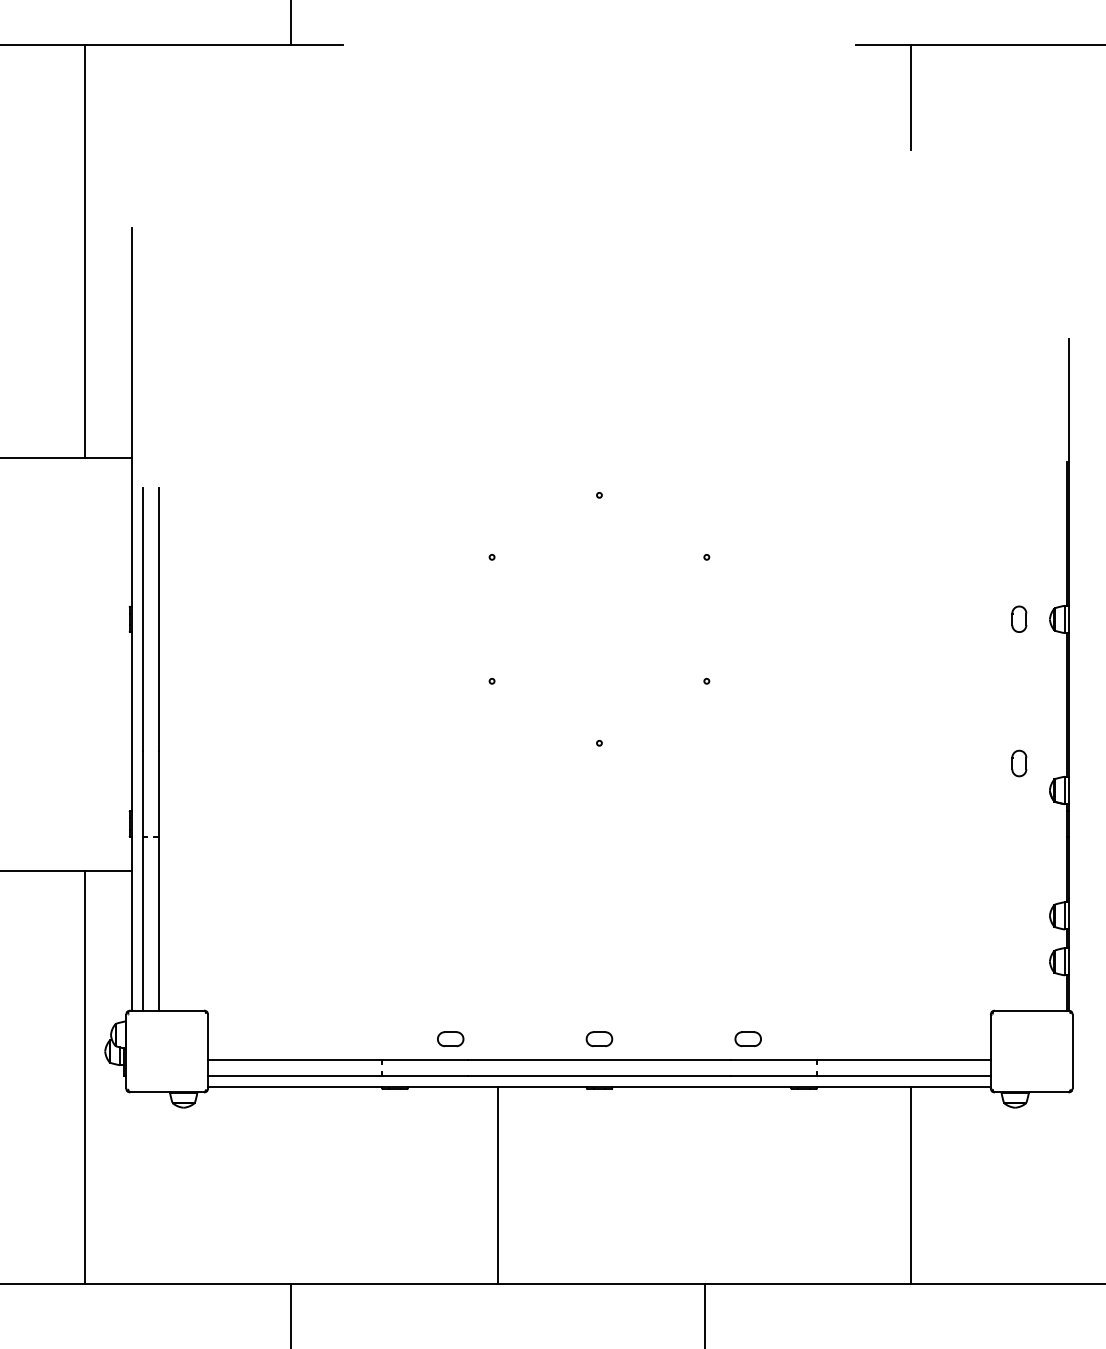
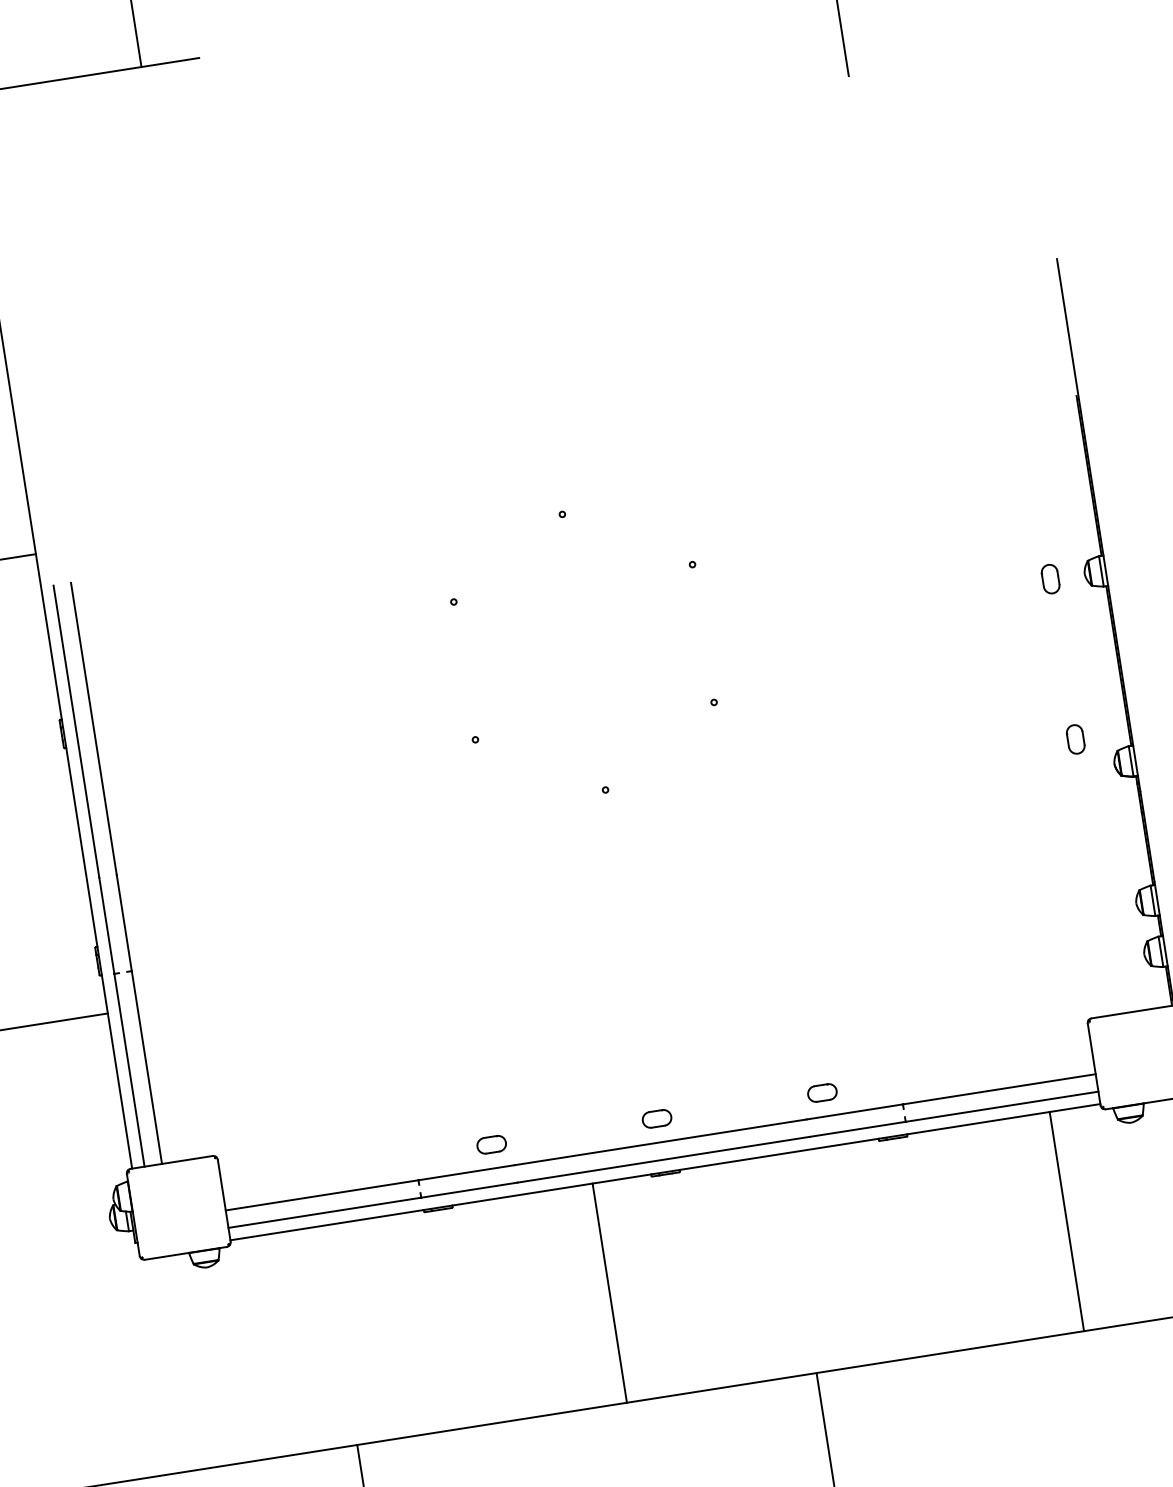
line: (84, 1077) -> (91, 1251), removed
line: (497, 1185) -> (609, 1293), moved
line: (911, 1185) -> (1067, 1221), moved

